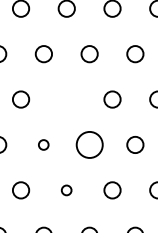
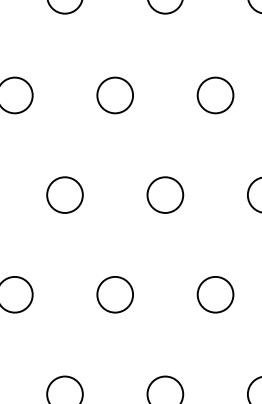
circle: (66, 99) -> (114, 95), added
circle: (43, 144) -> (64, 194), size x1.67
circle: (89, 144) -> (165, 194), size x0.62
circle: (66, 190) -> (114, 295), size x1.67

